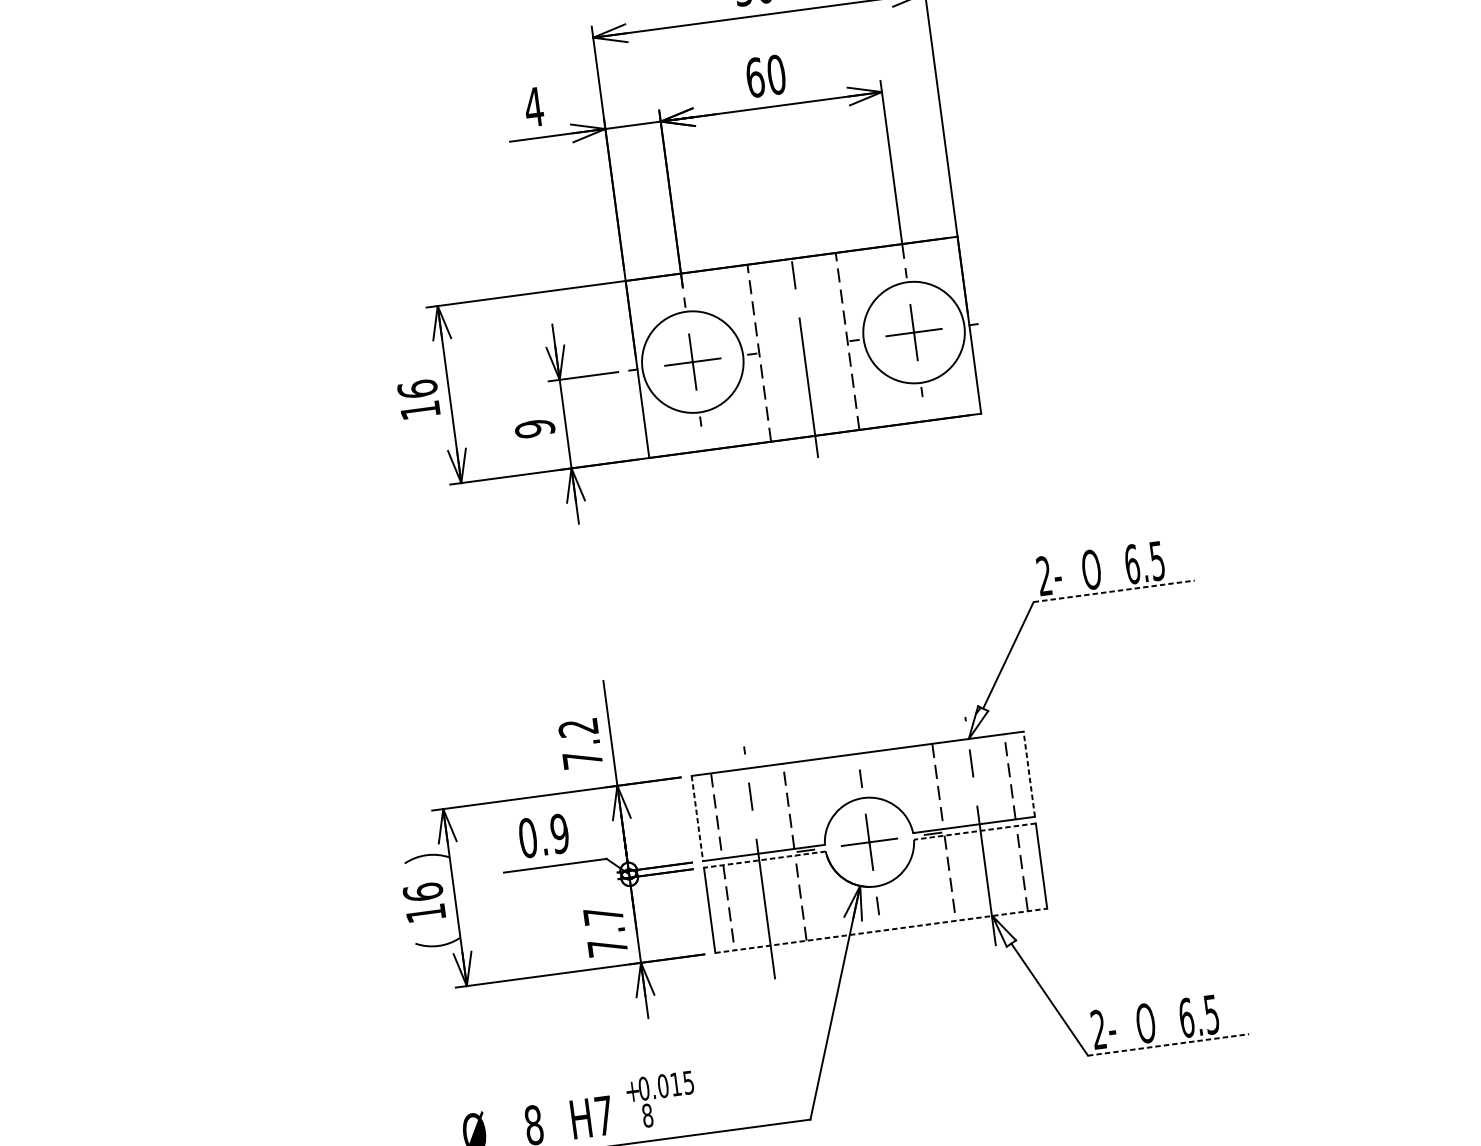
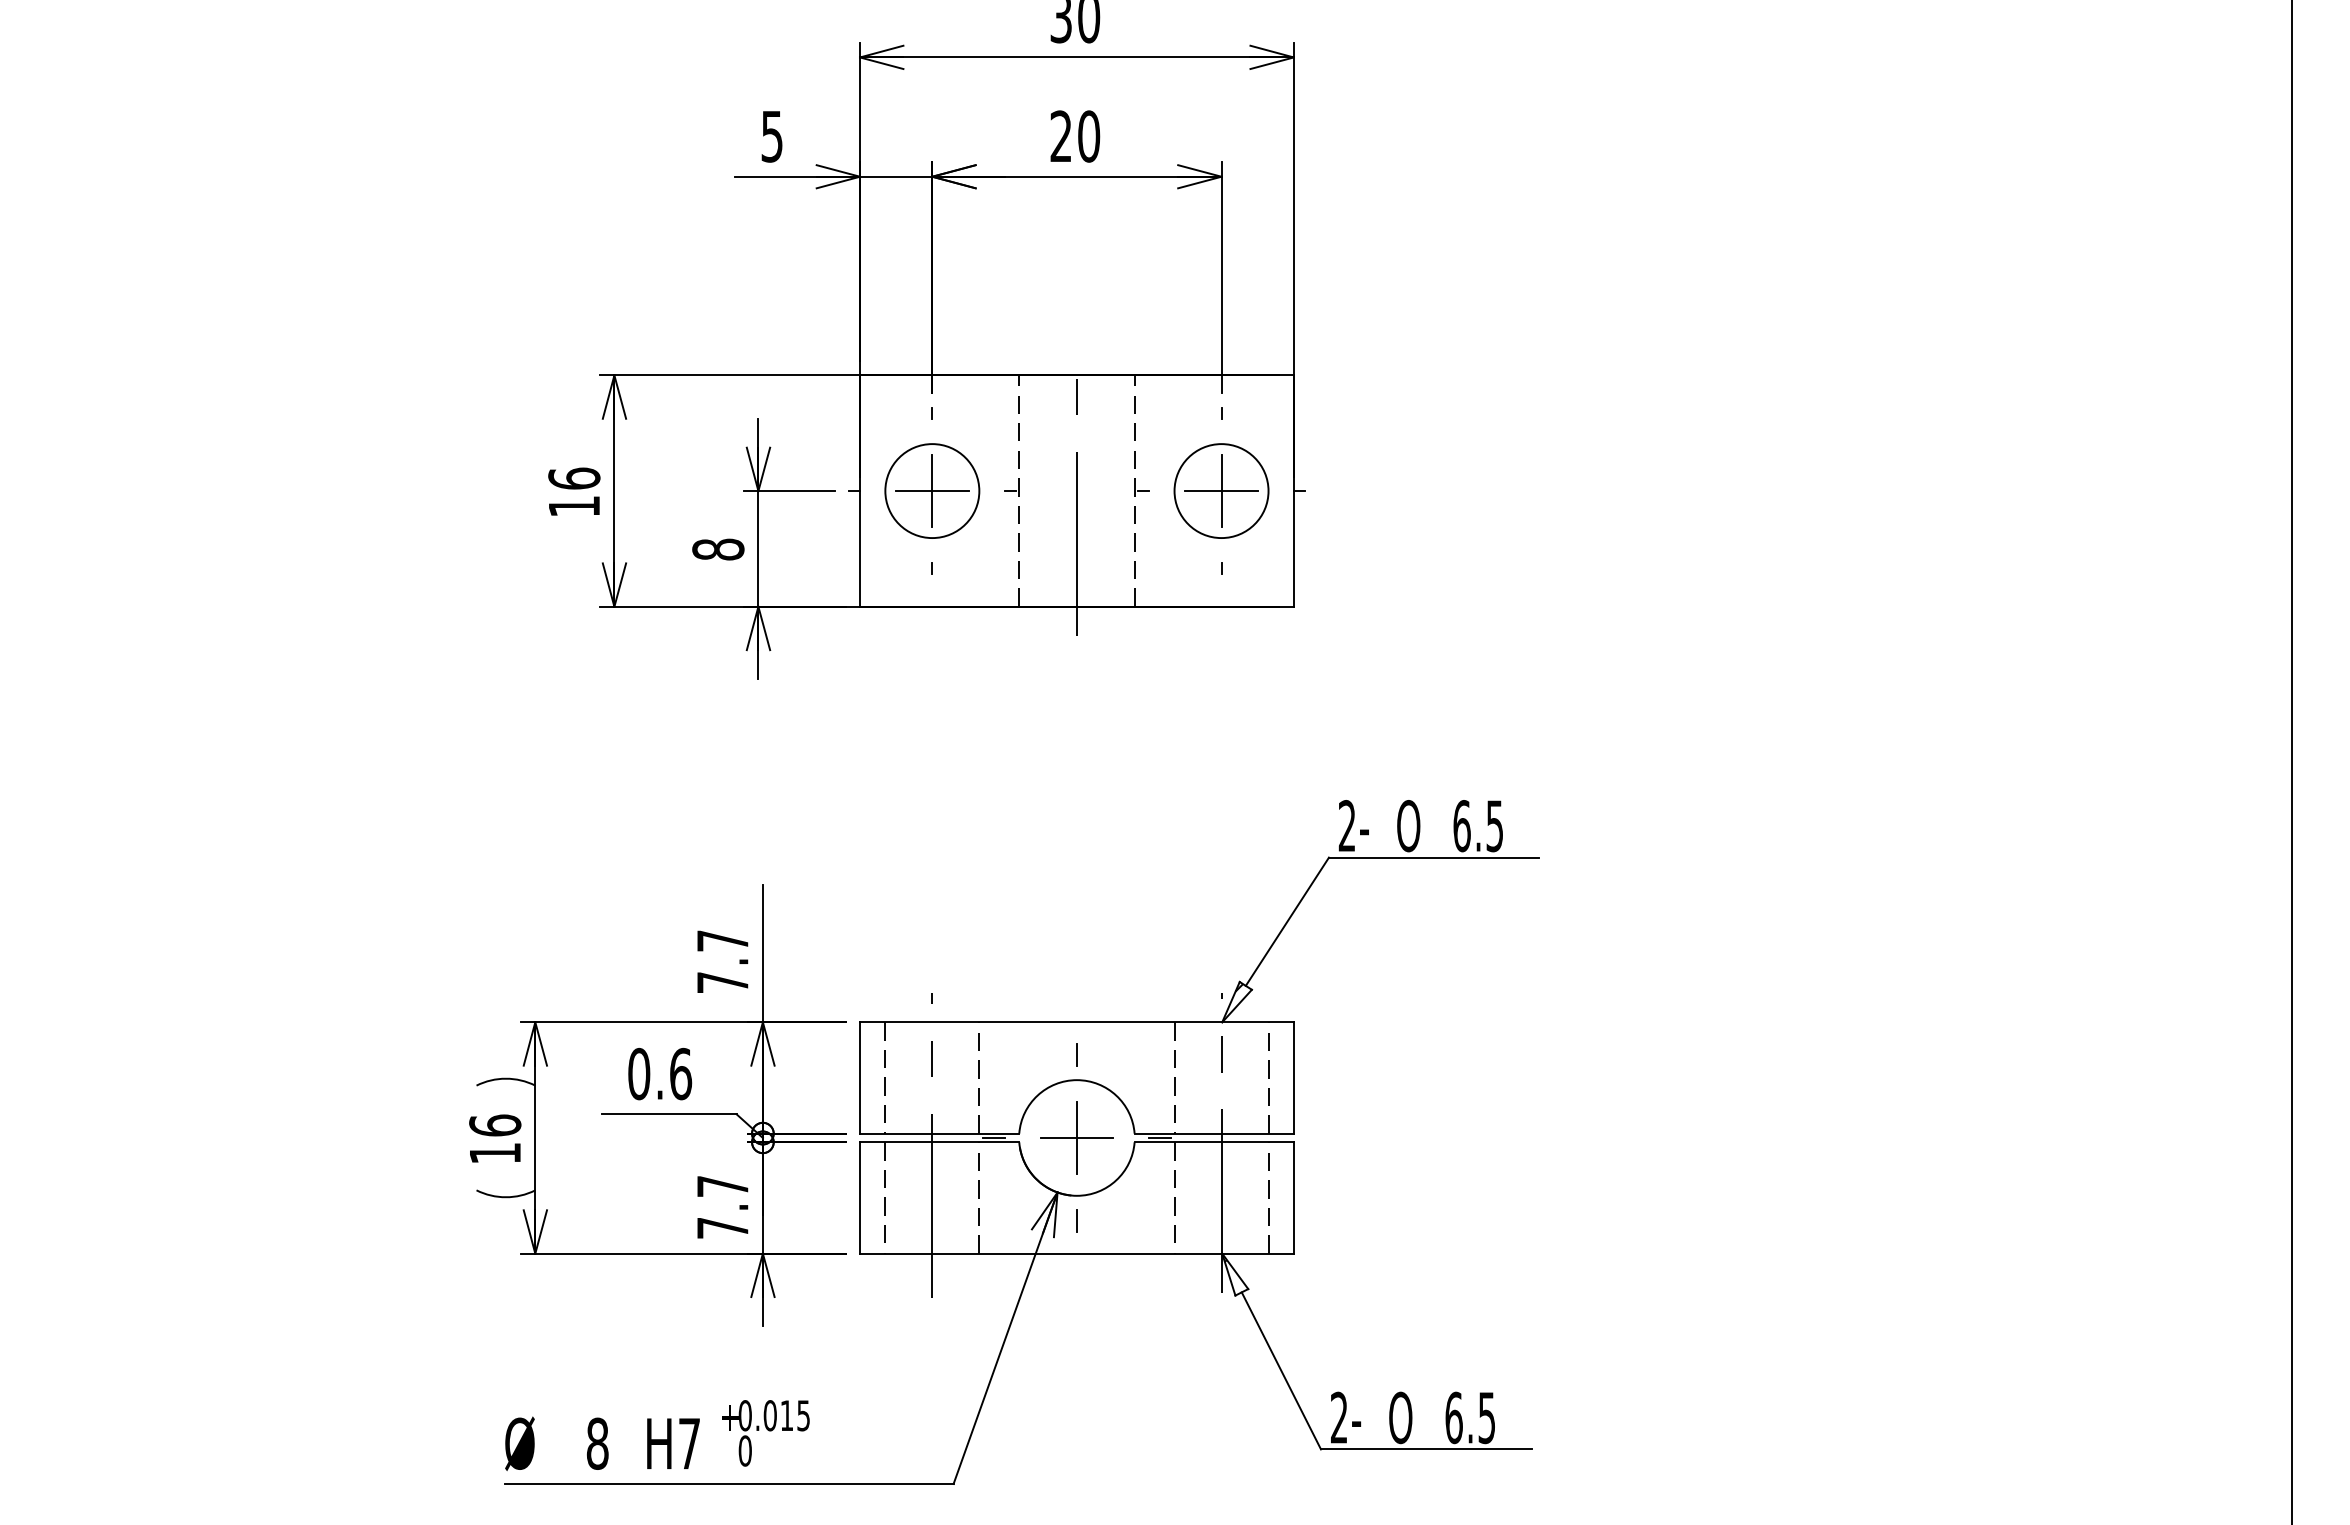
text: (755, 77) -> (1061, 136), 60 -> 20
text: (533, 107) -> (771, 136), 4 -> 5
circle: (914, 332) -> (1221, 491), size x0.71
circle: (692, 362) -> (932, 491), size x0.71
text: (535, 428) -> (718, 549), 9 -> 8
line: (1114, 591) -> (1434, 857), dashed -> solid
text: (578, 727) -> (722, 940), 7.2 -> 7.7
line: (1028, 773) -> (1293, 1077), dashed -> solid
line: (697, 818) -> (860, 1077), dashed -> solid
line: (975, 831) -> (1214, 1142), dashed -> solid
text: (559, 833) -> (680, 1073), 0.9 -> 0.6
line: (764, 859) -> (939, 1142), dashed -> solid
line: (880, 930) -> (1076, 1253), dashed -> solid
line: (1168, 1044) -> (1426, 1449), dashed -> solid
text: (647, 1116) -> (744, 1451), 8 -> 0

